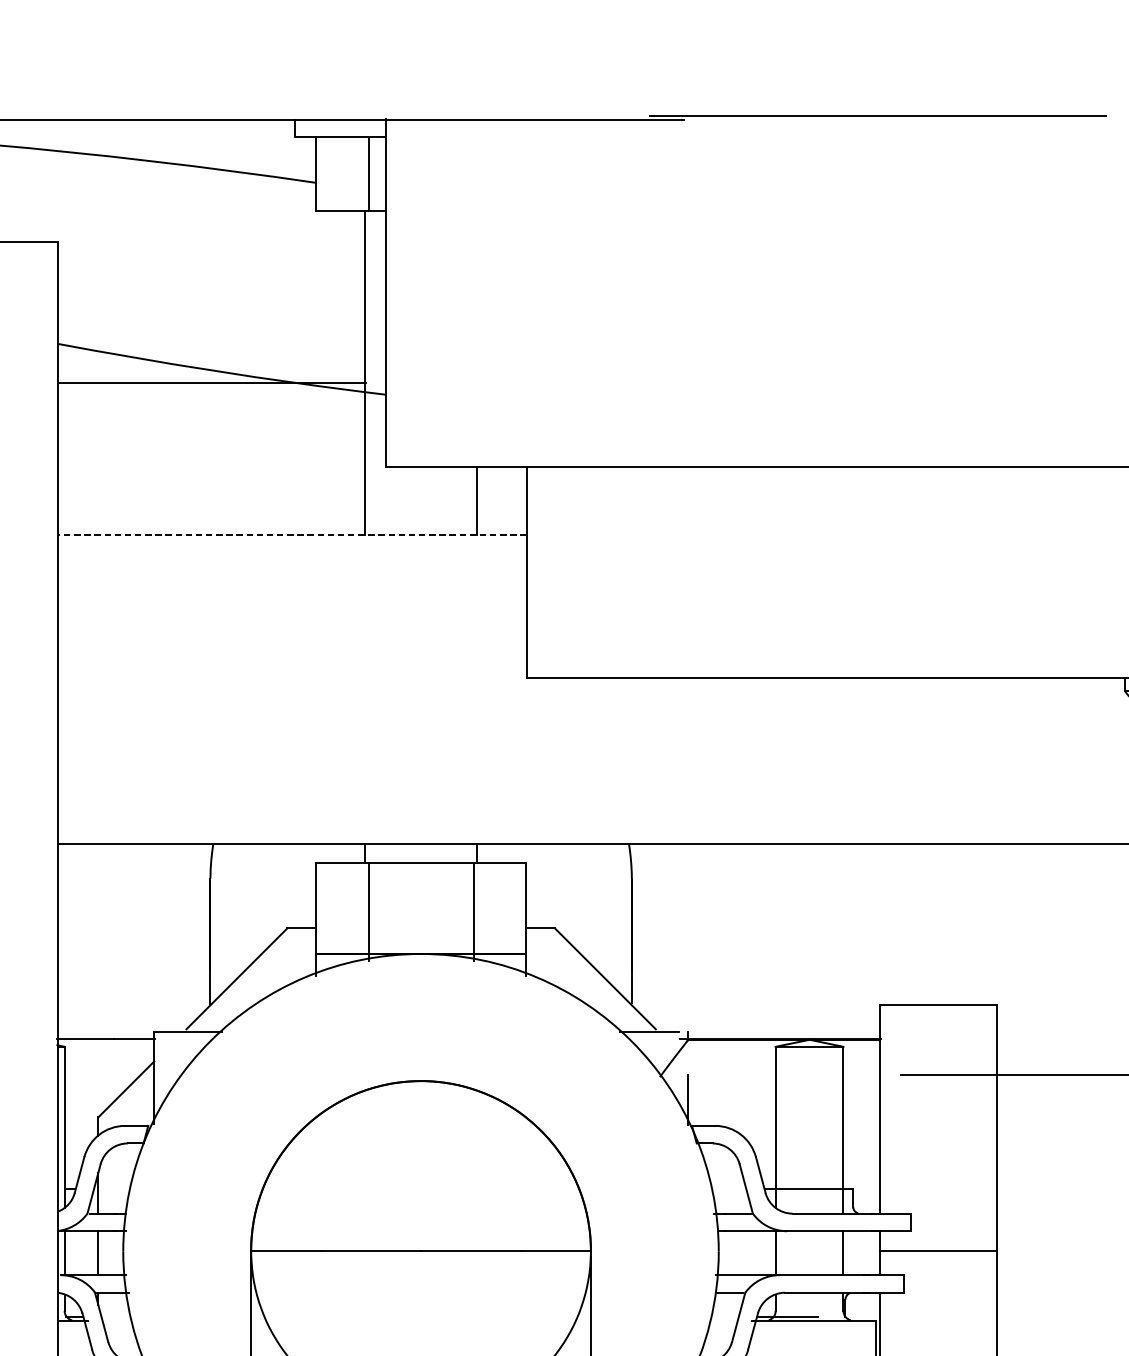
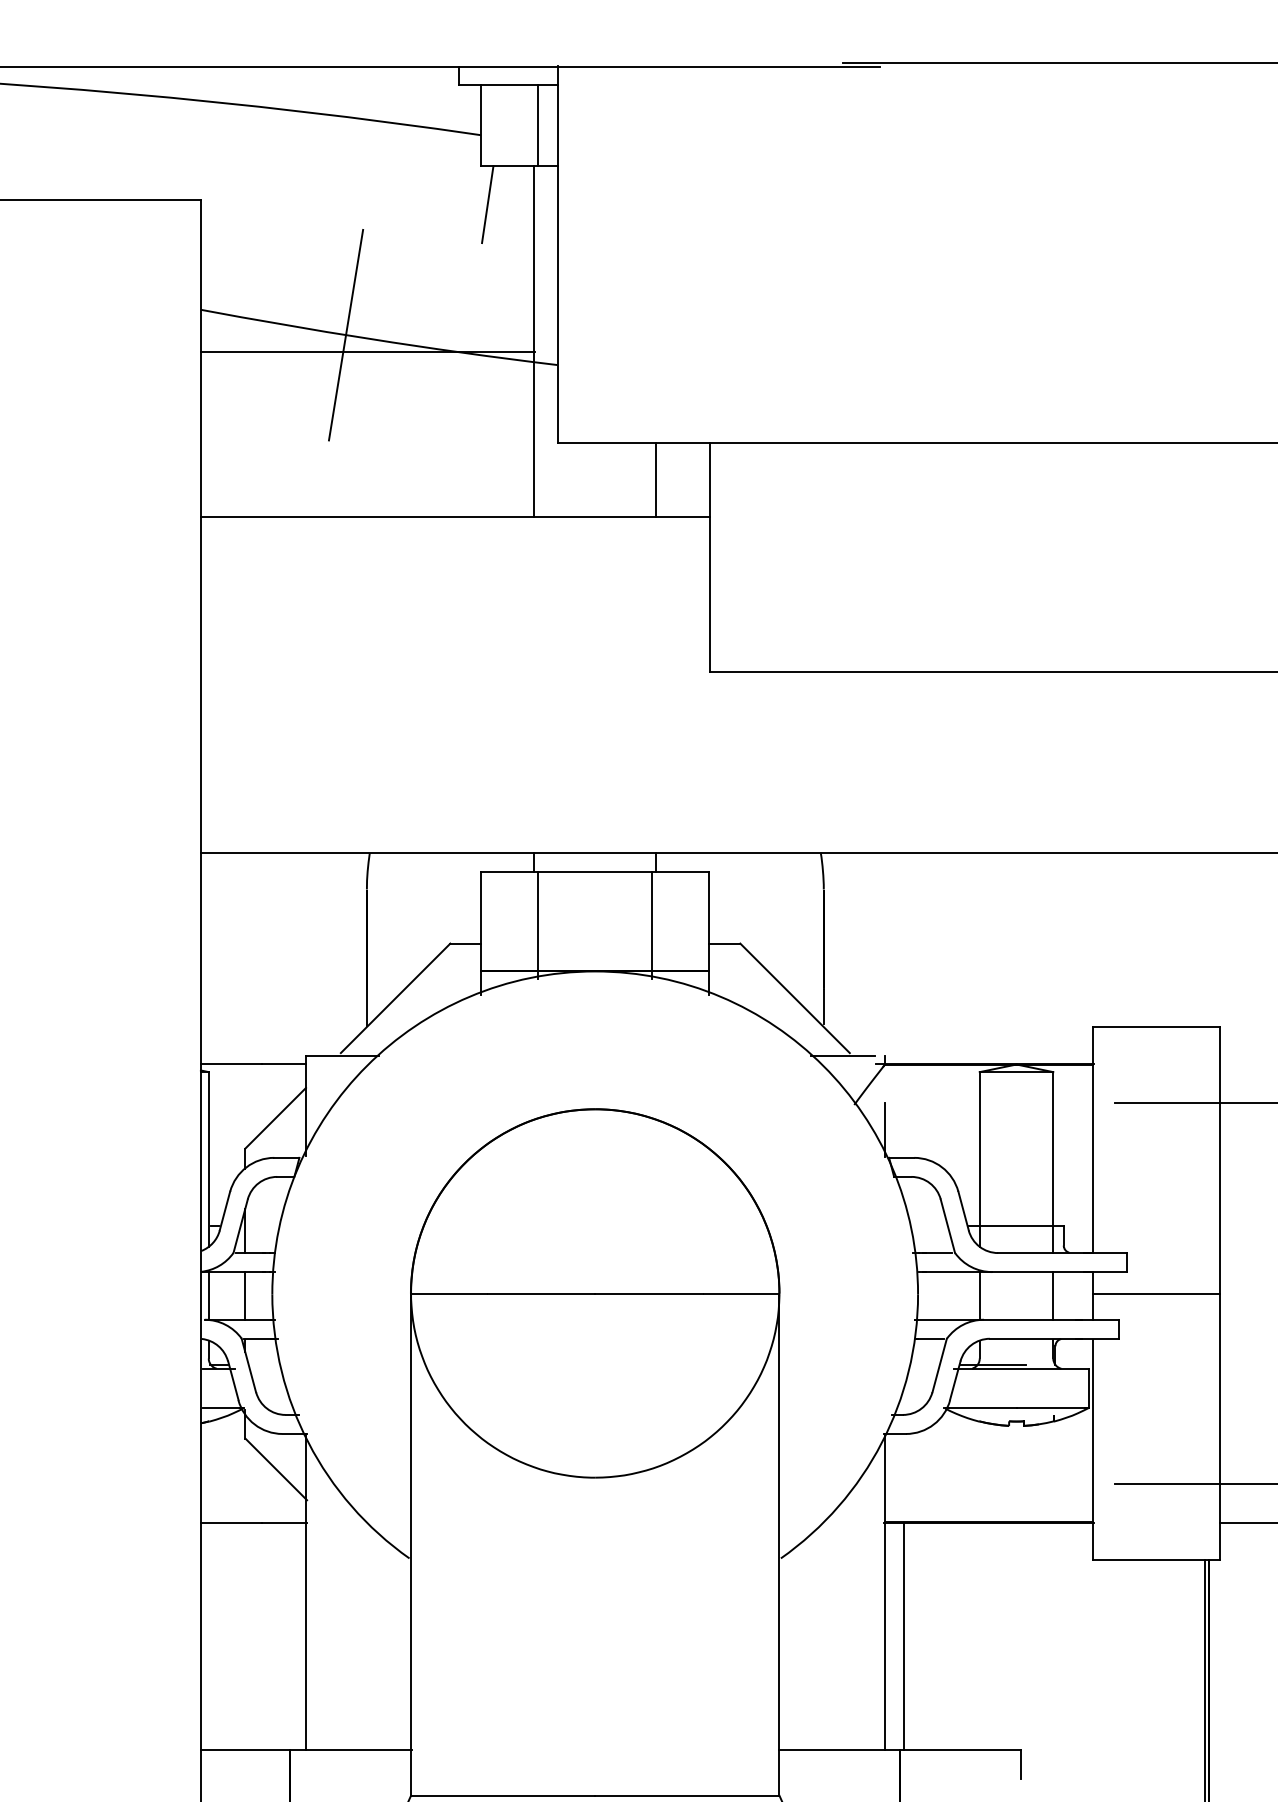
line: (321, 246) -> (487, 204), added
line: (190, 366) -> (345, 334), added
line: (292, 535) -> (455, 517), dashed -> solid

